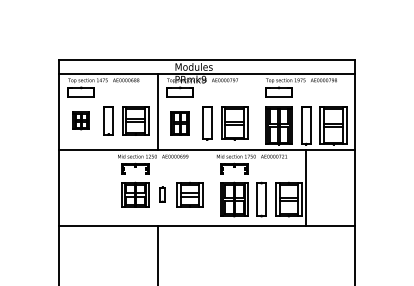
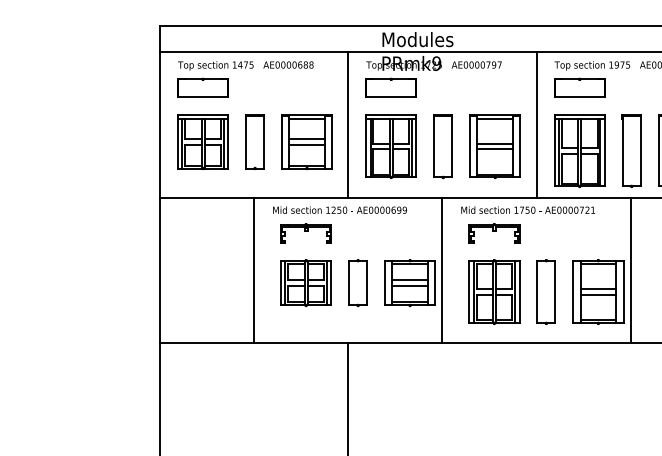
line: (256, 111) -> (536, 124), added
part: (80, 120) -> (201, 141), size x1.67
part: (179, 123) -> (390, 147), size x1.43
line: (108, 188) -> (254, 270), added
line: (206, 188) -> (441, 270), added
part: (162, 194) -> (357, 282), size x1.67

